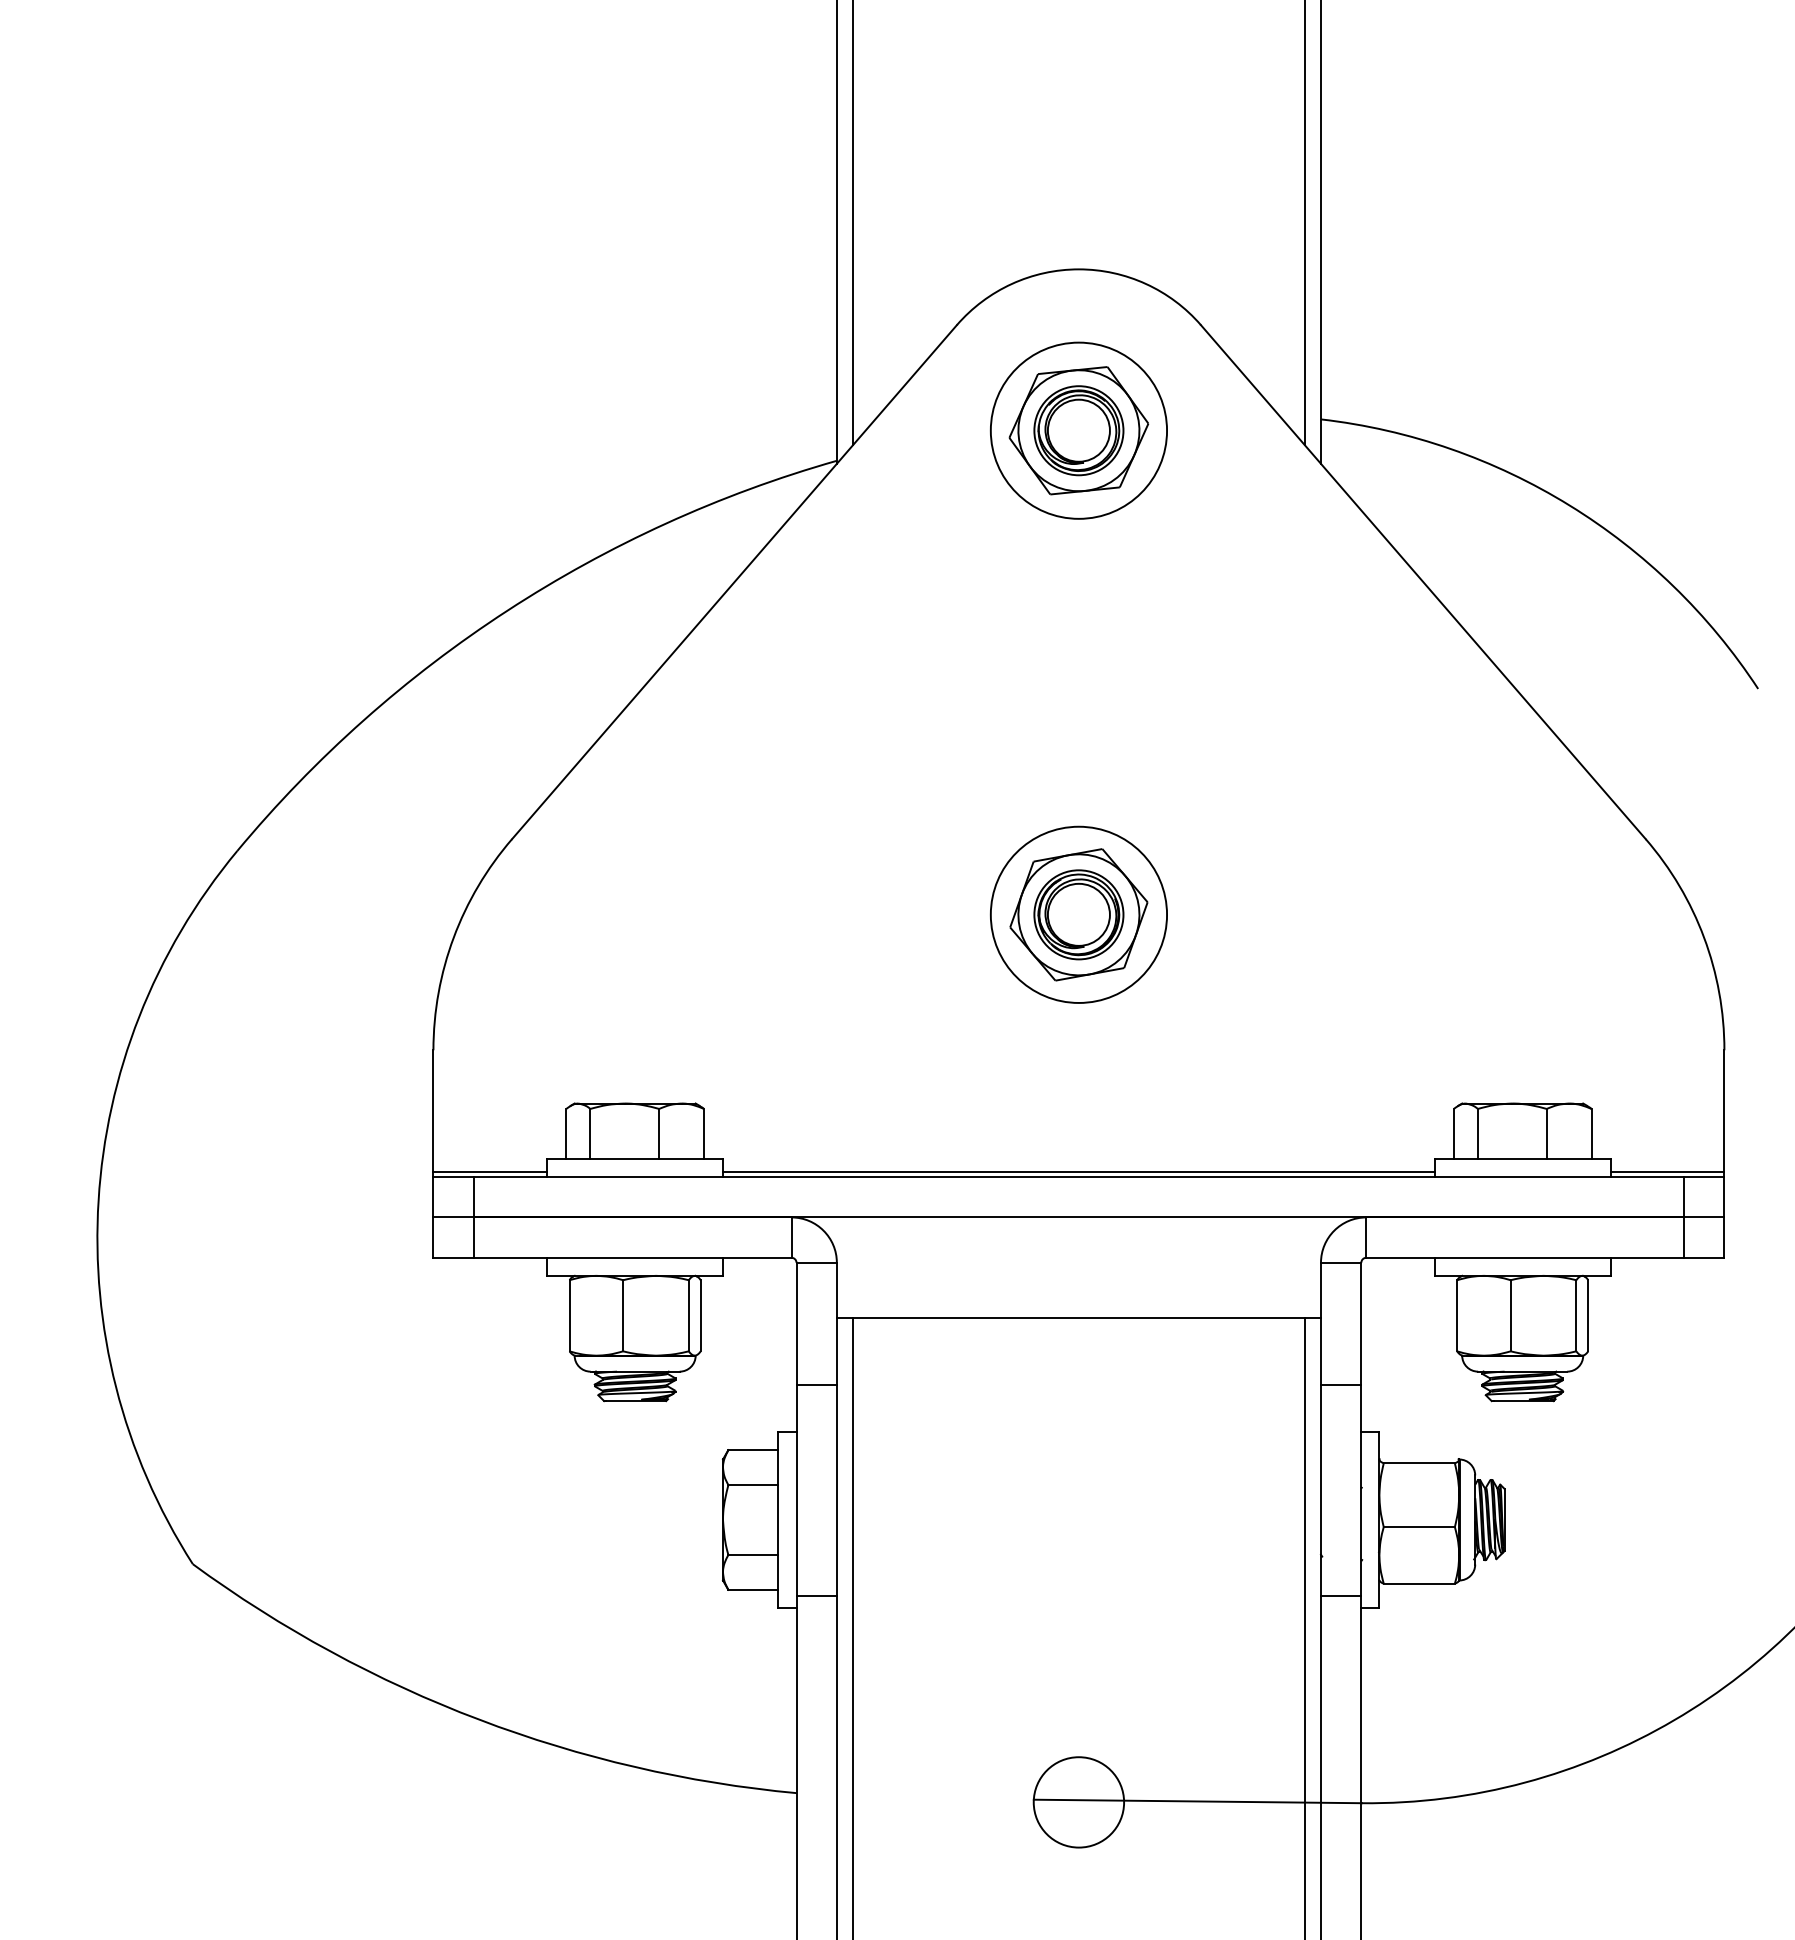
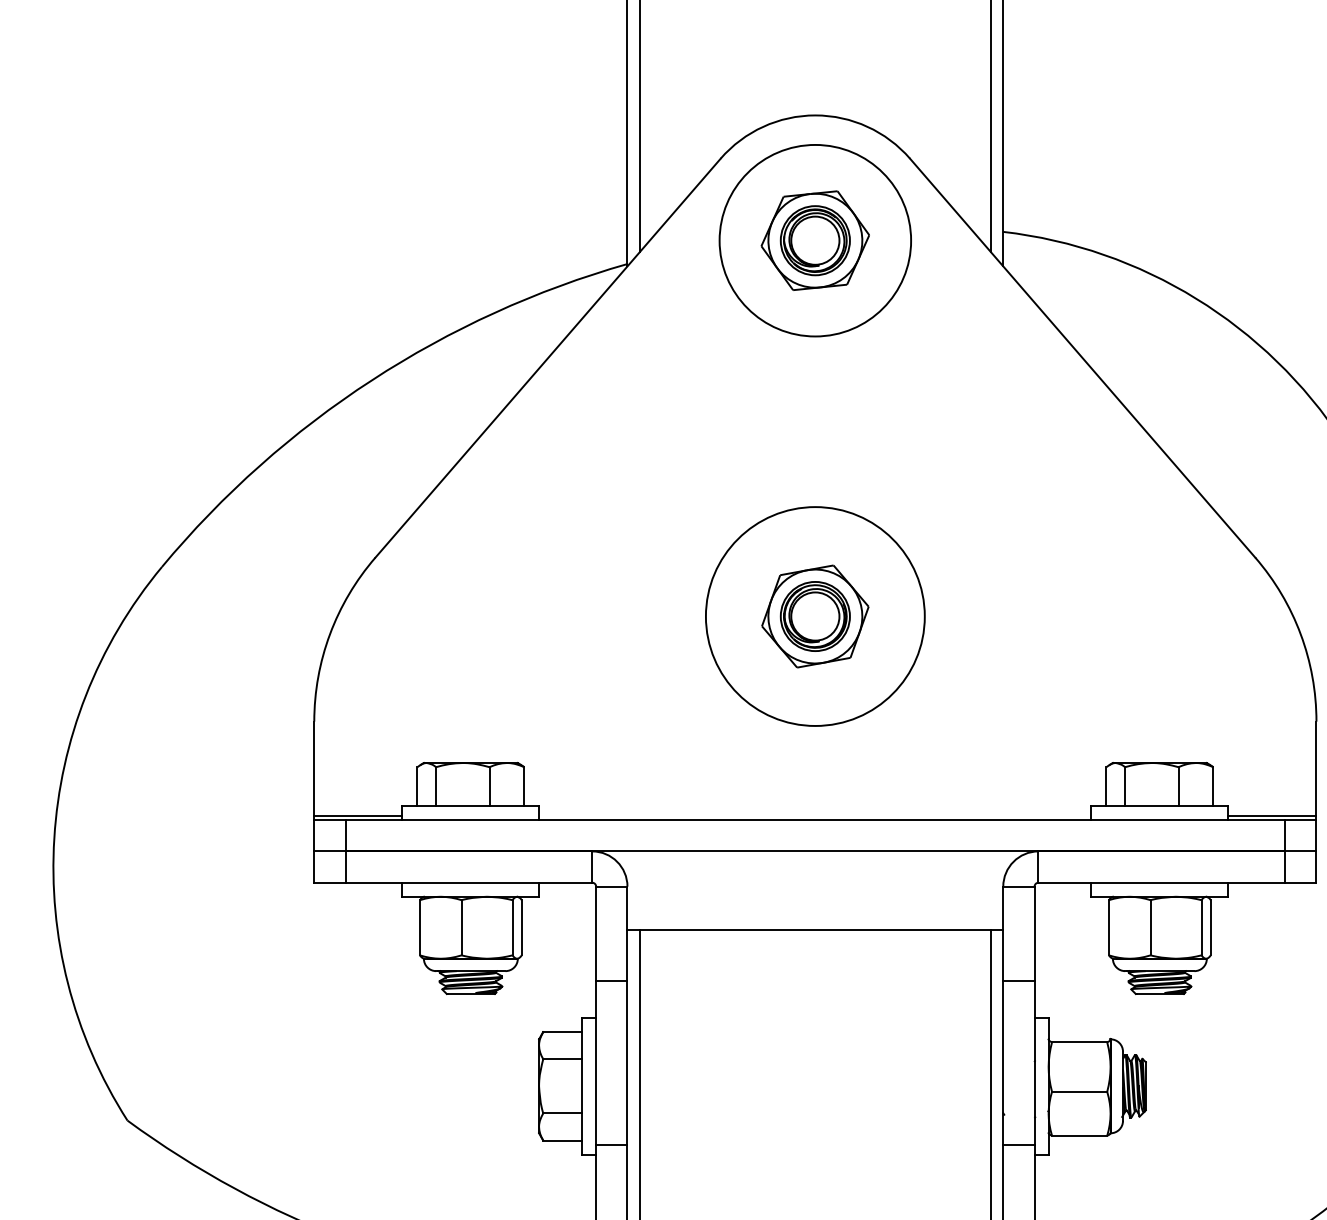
circle: (1078, 430) -> (815, 240), size x1.4
circle: (1078, 914) -> (815, 616), size x1.6
line: (1078, 1172) -> (815, 816), removed

